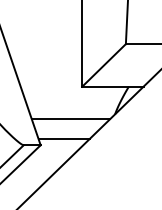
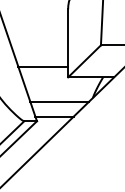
line: (49, 73) -> (43, 67), added

